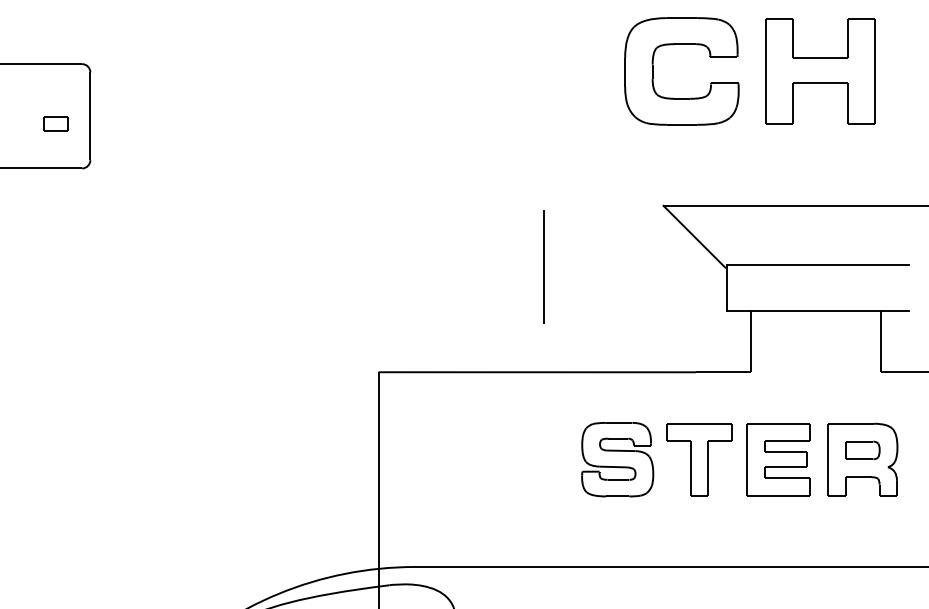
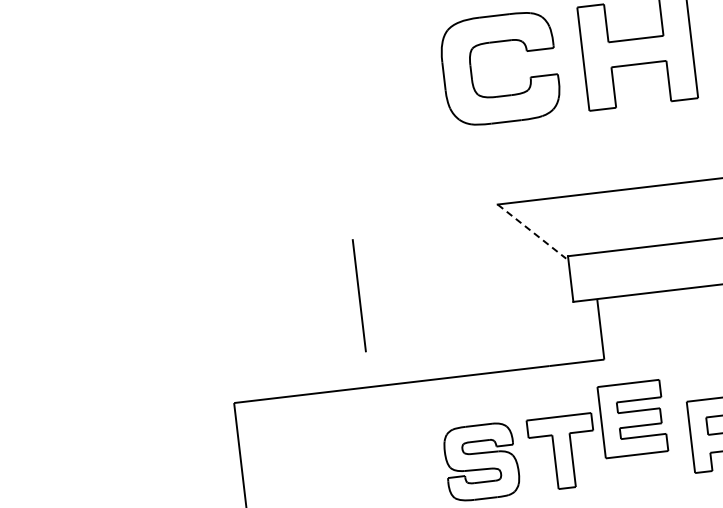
line: (694, 236) -> (532, 231), solid -> dashed
line: (543, 266) -> (359, 294), moved
part: (778, 459) -> (632, 418), moved

